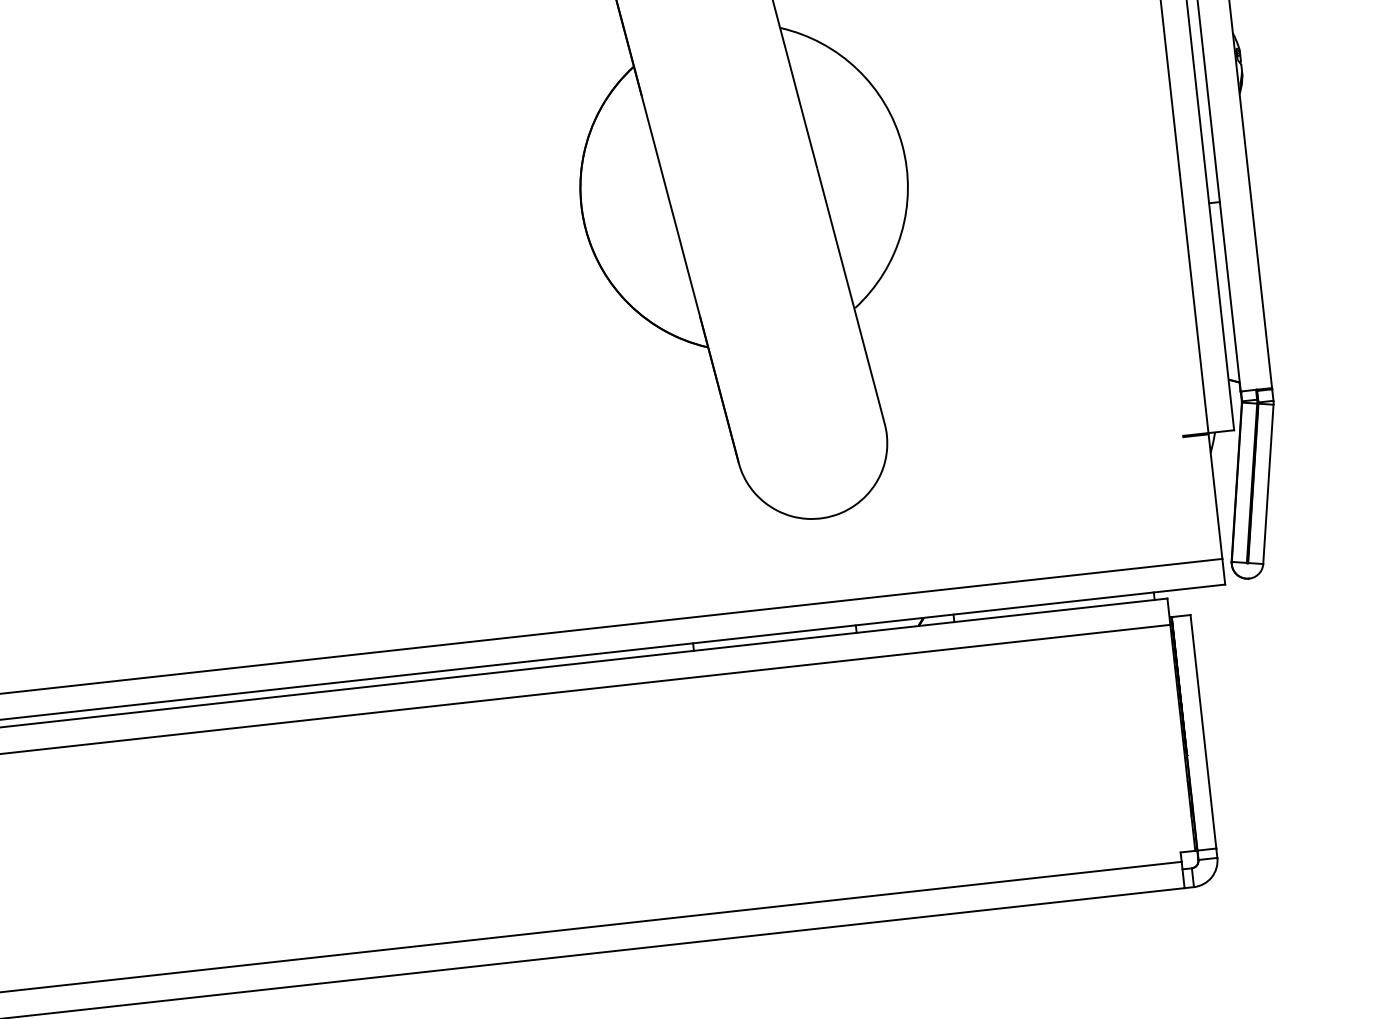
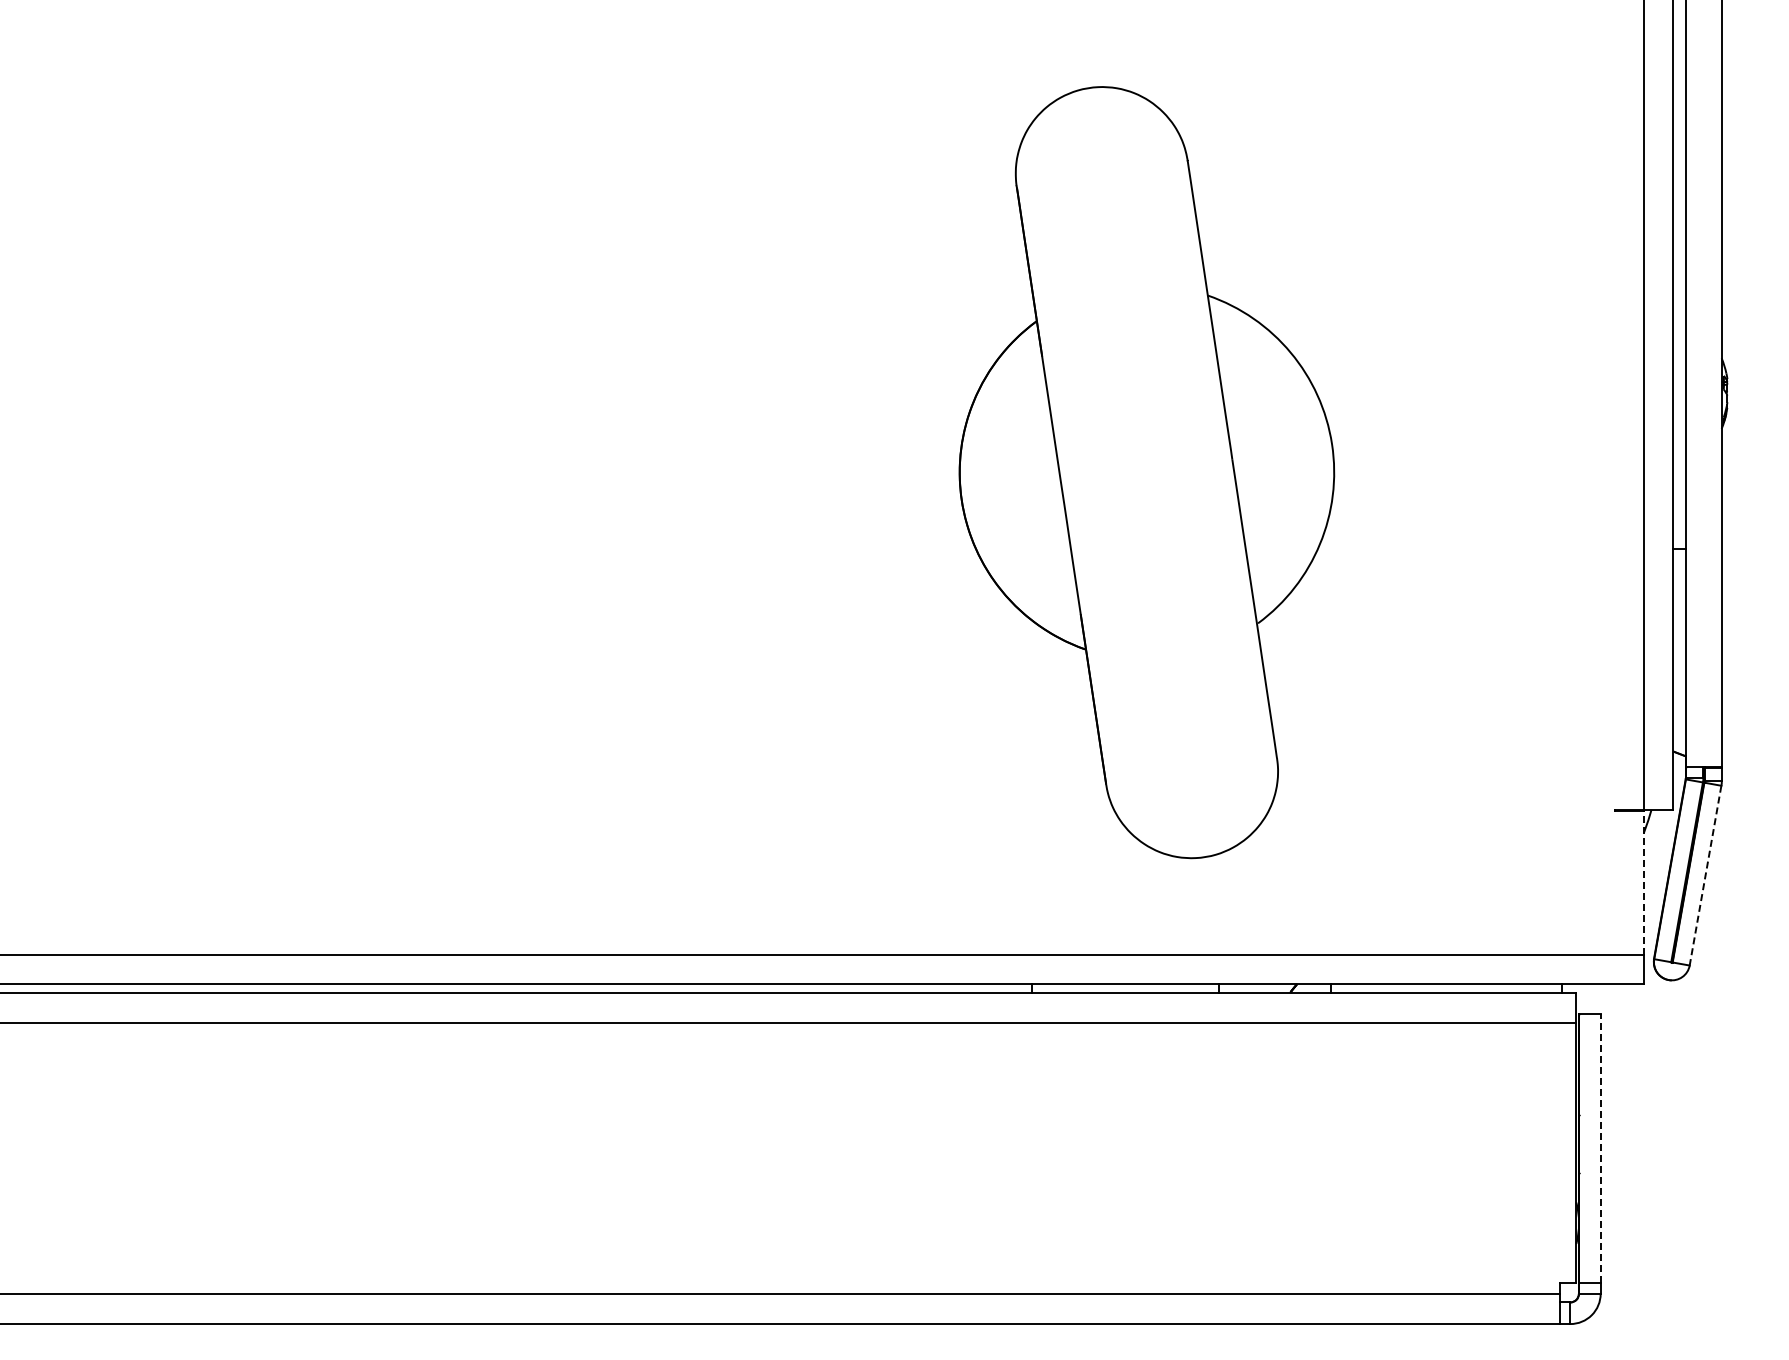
line: (1268, 485) -> (1705, 876), solid -> dashed
line: (1215, 496) -> (1643, 882), solid -> dashed
line: (1203, 731) -> (1600, 1148), solid -> dashed

